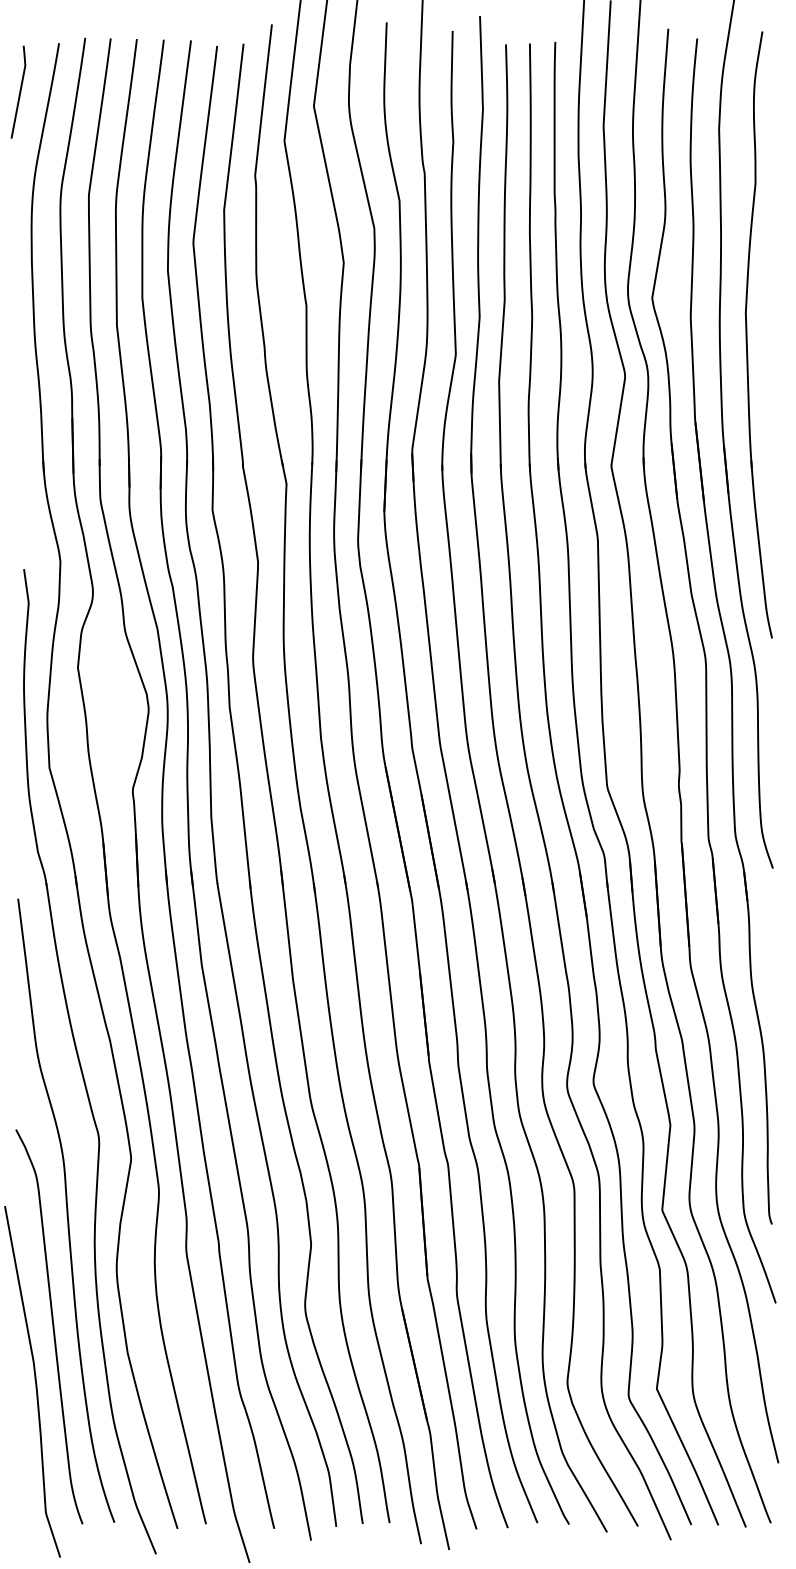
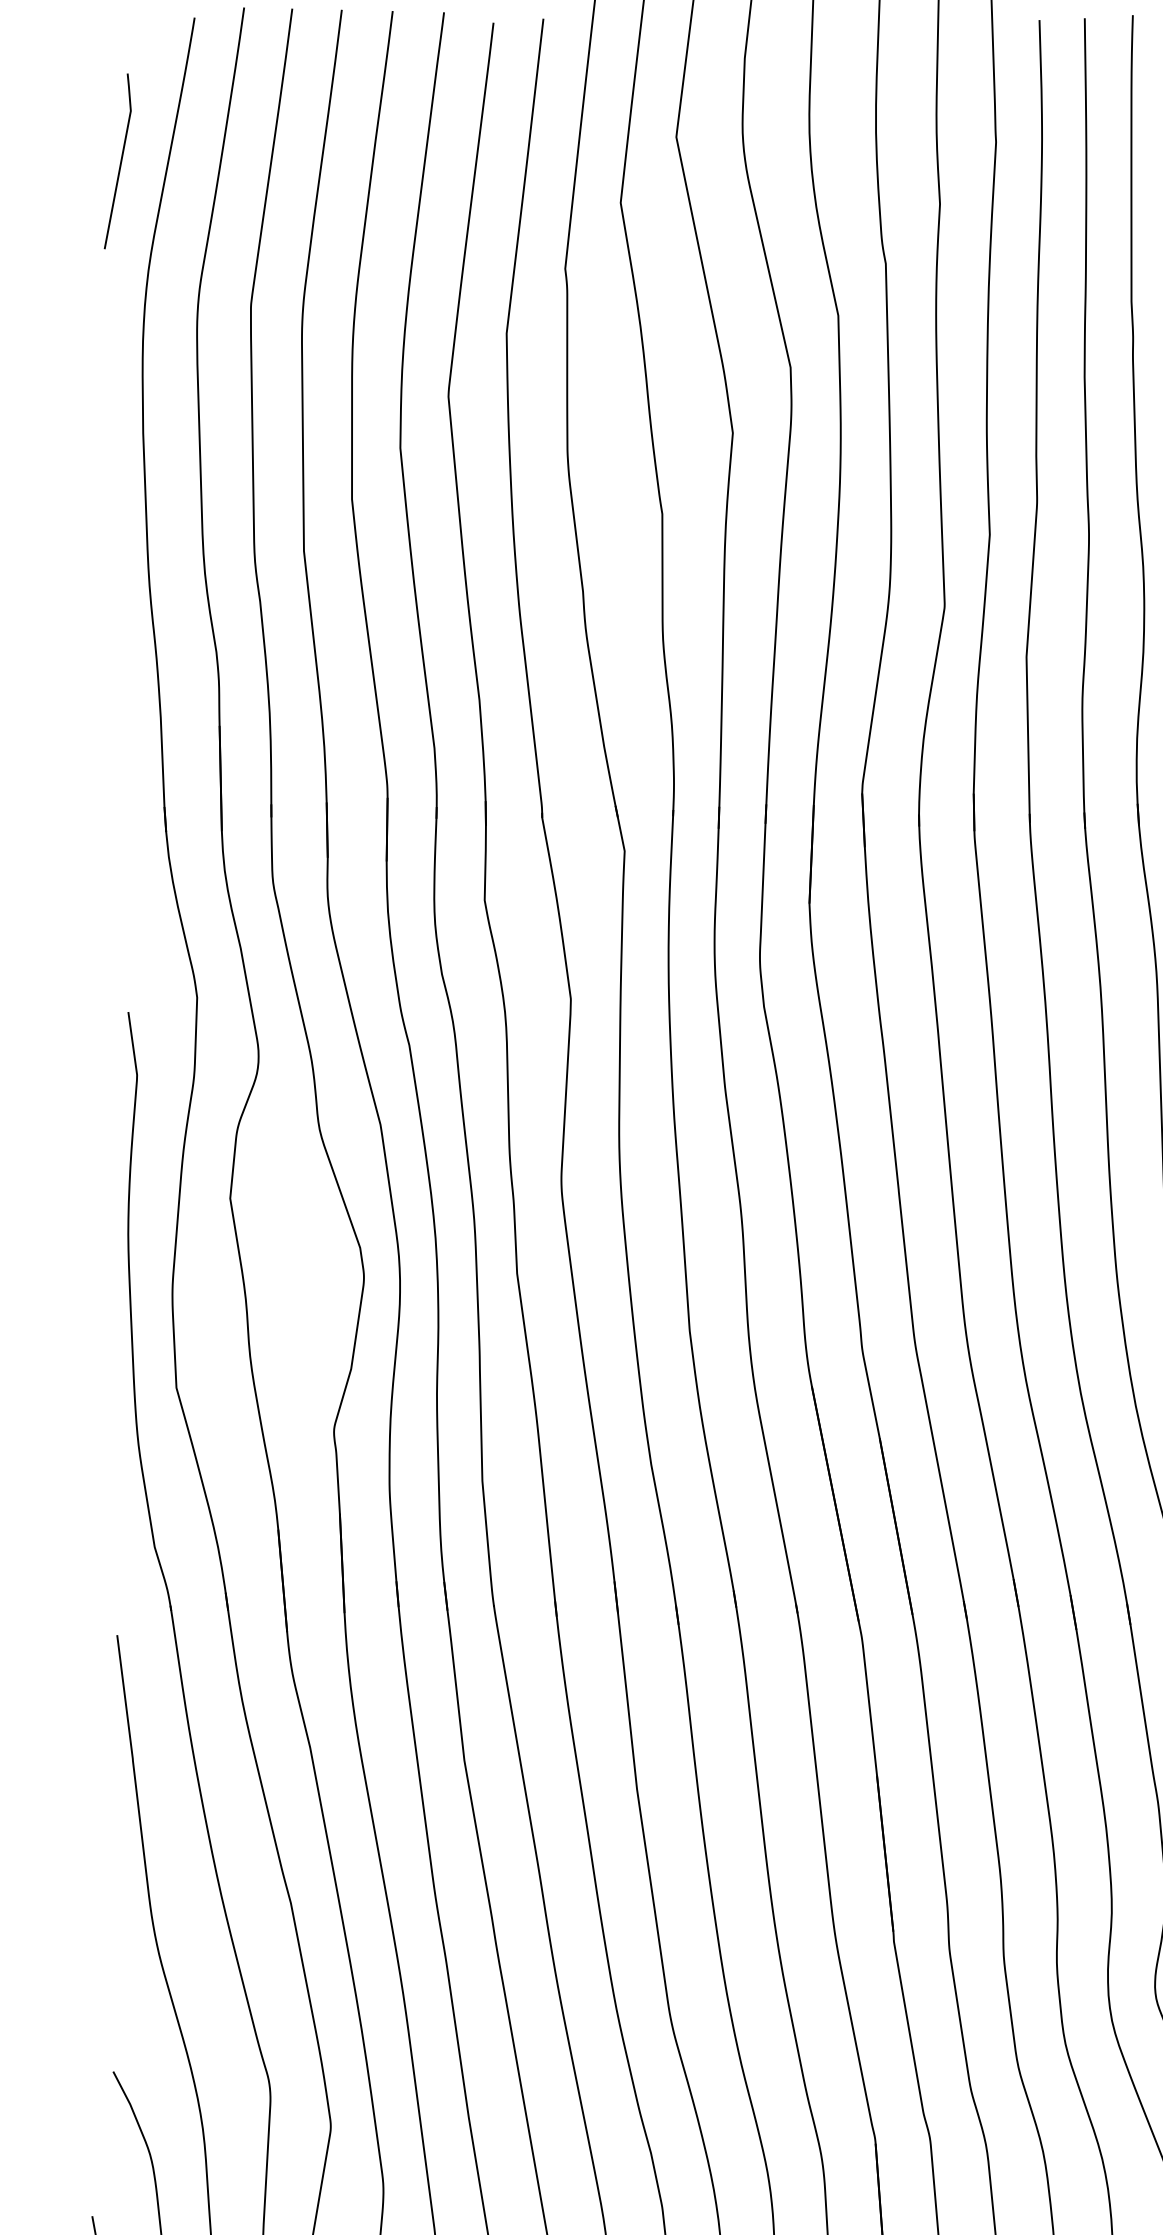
line: (19, 91) -> (119, 160), moved

